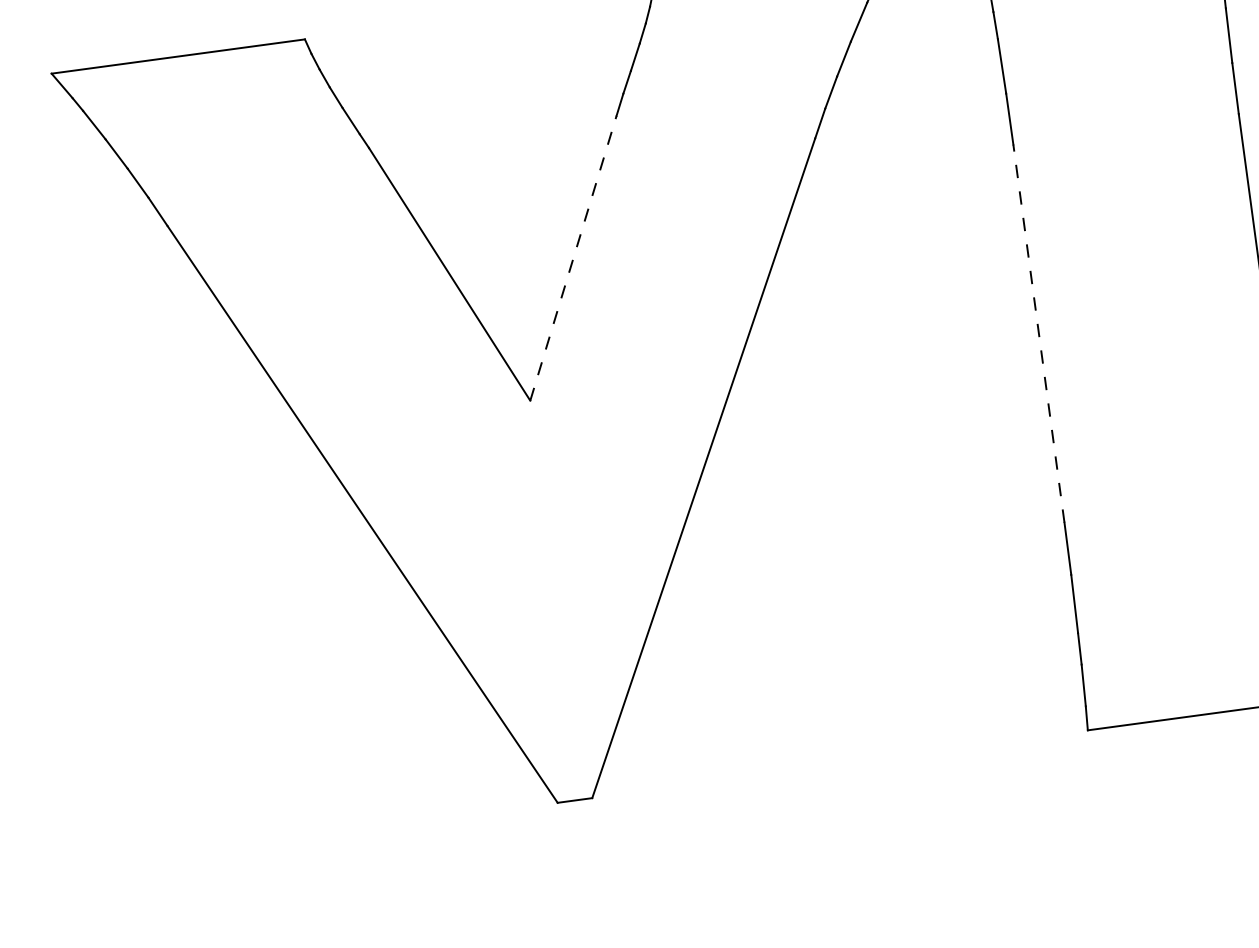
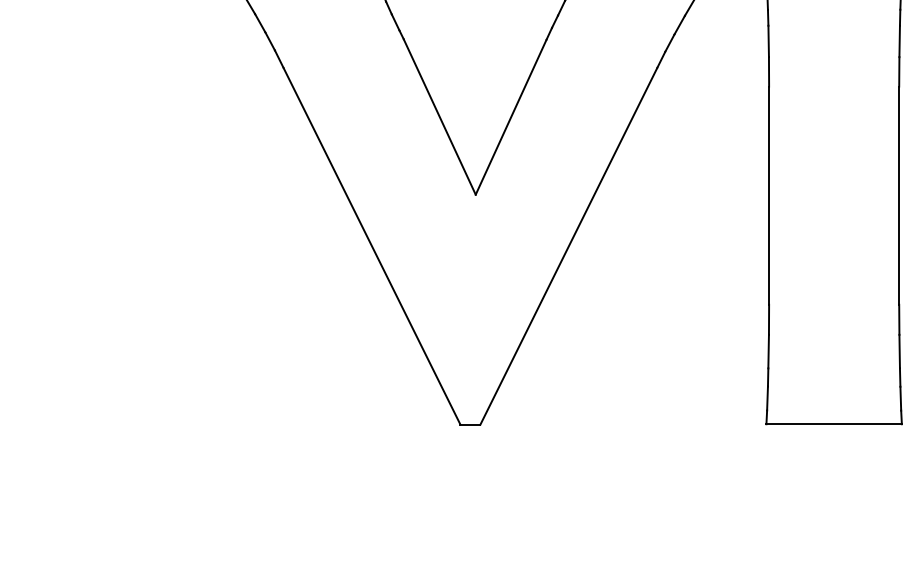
line: (573, 256) -> (511, 116), dashed -> solid
line: (1039, 333) -> (769, 195), dashed -> solid

